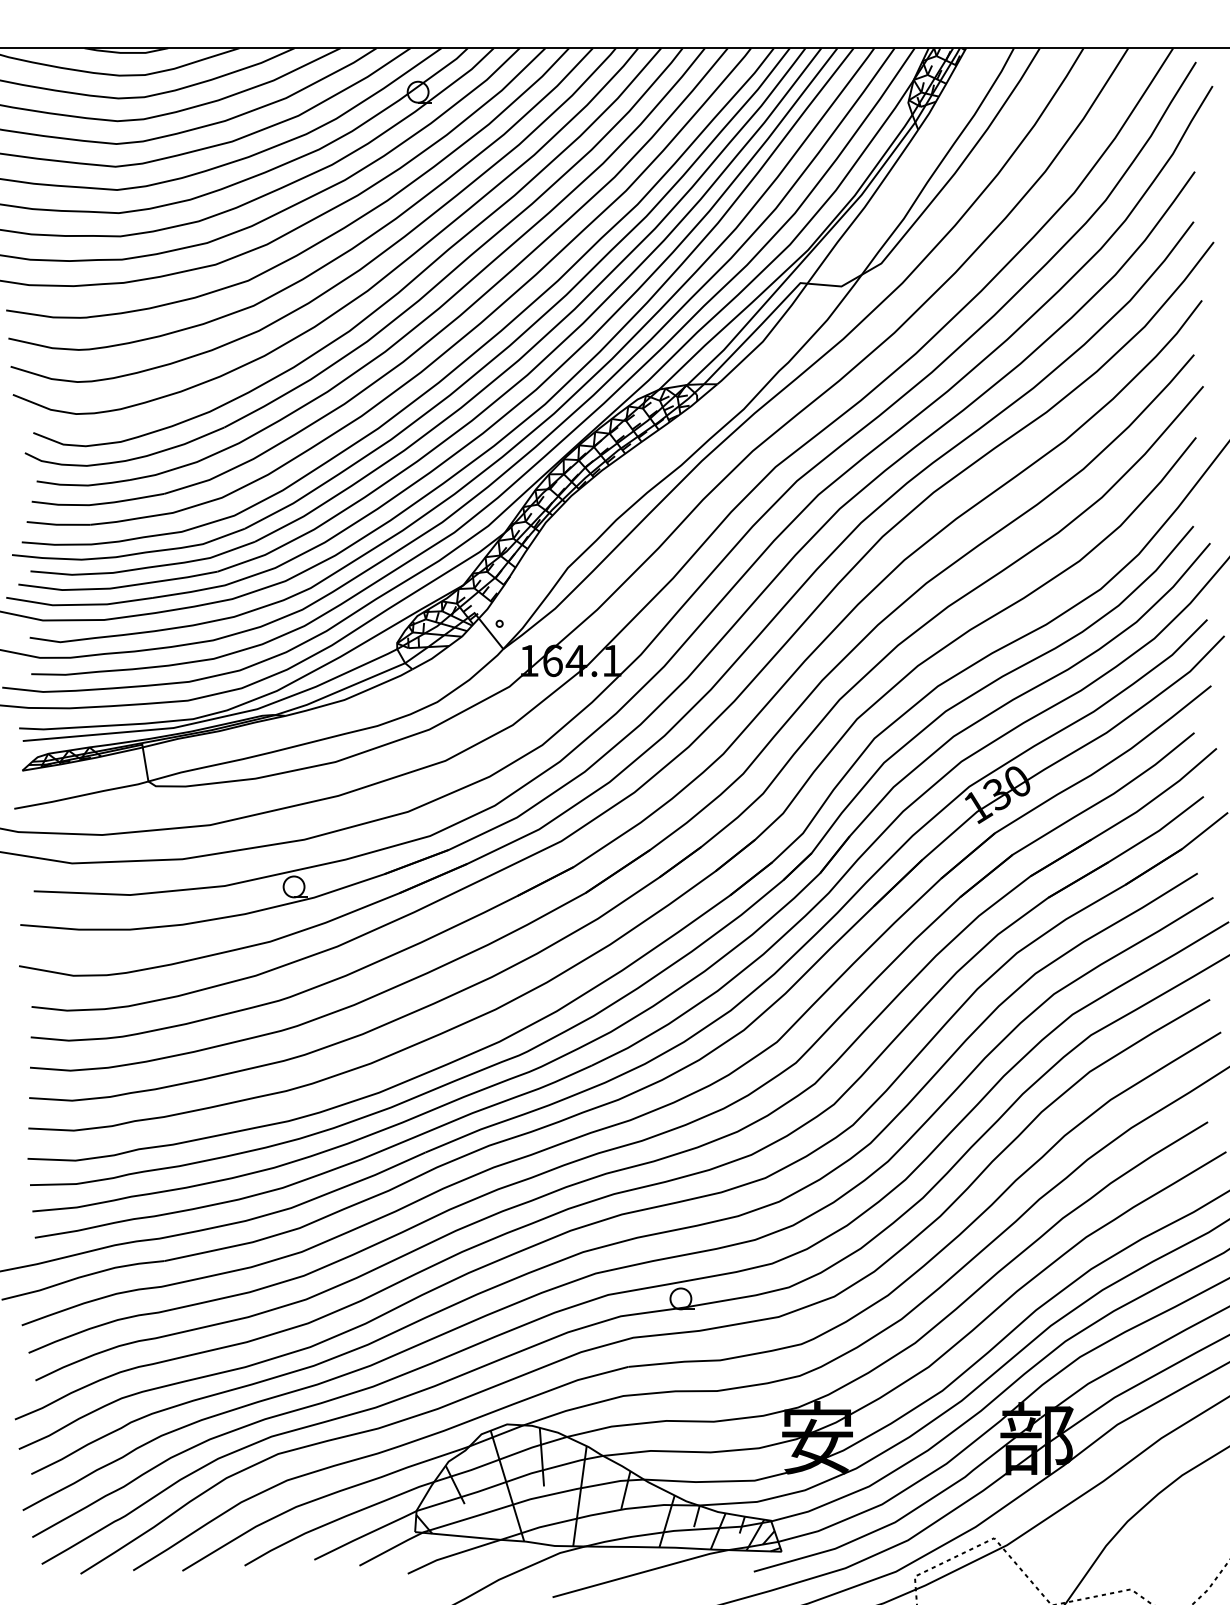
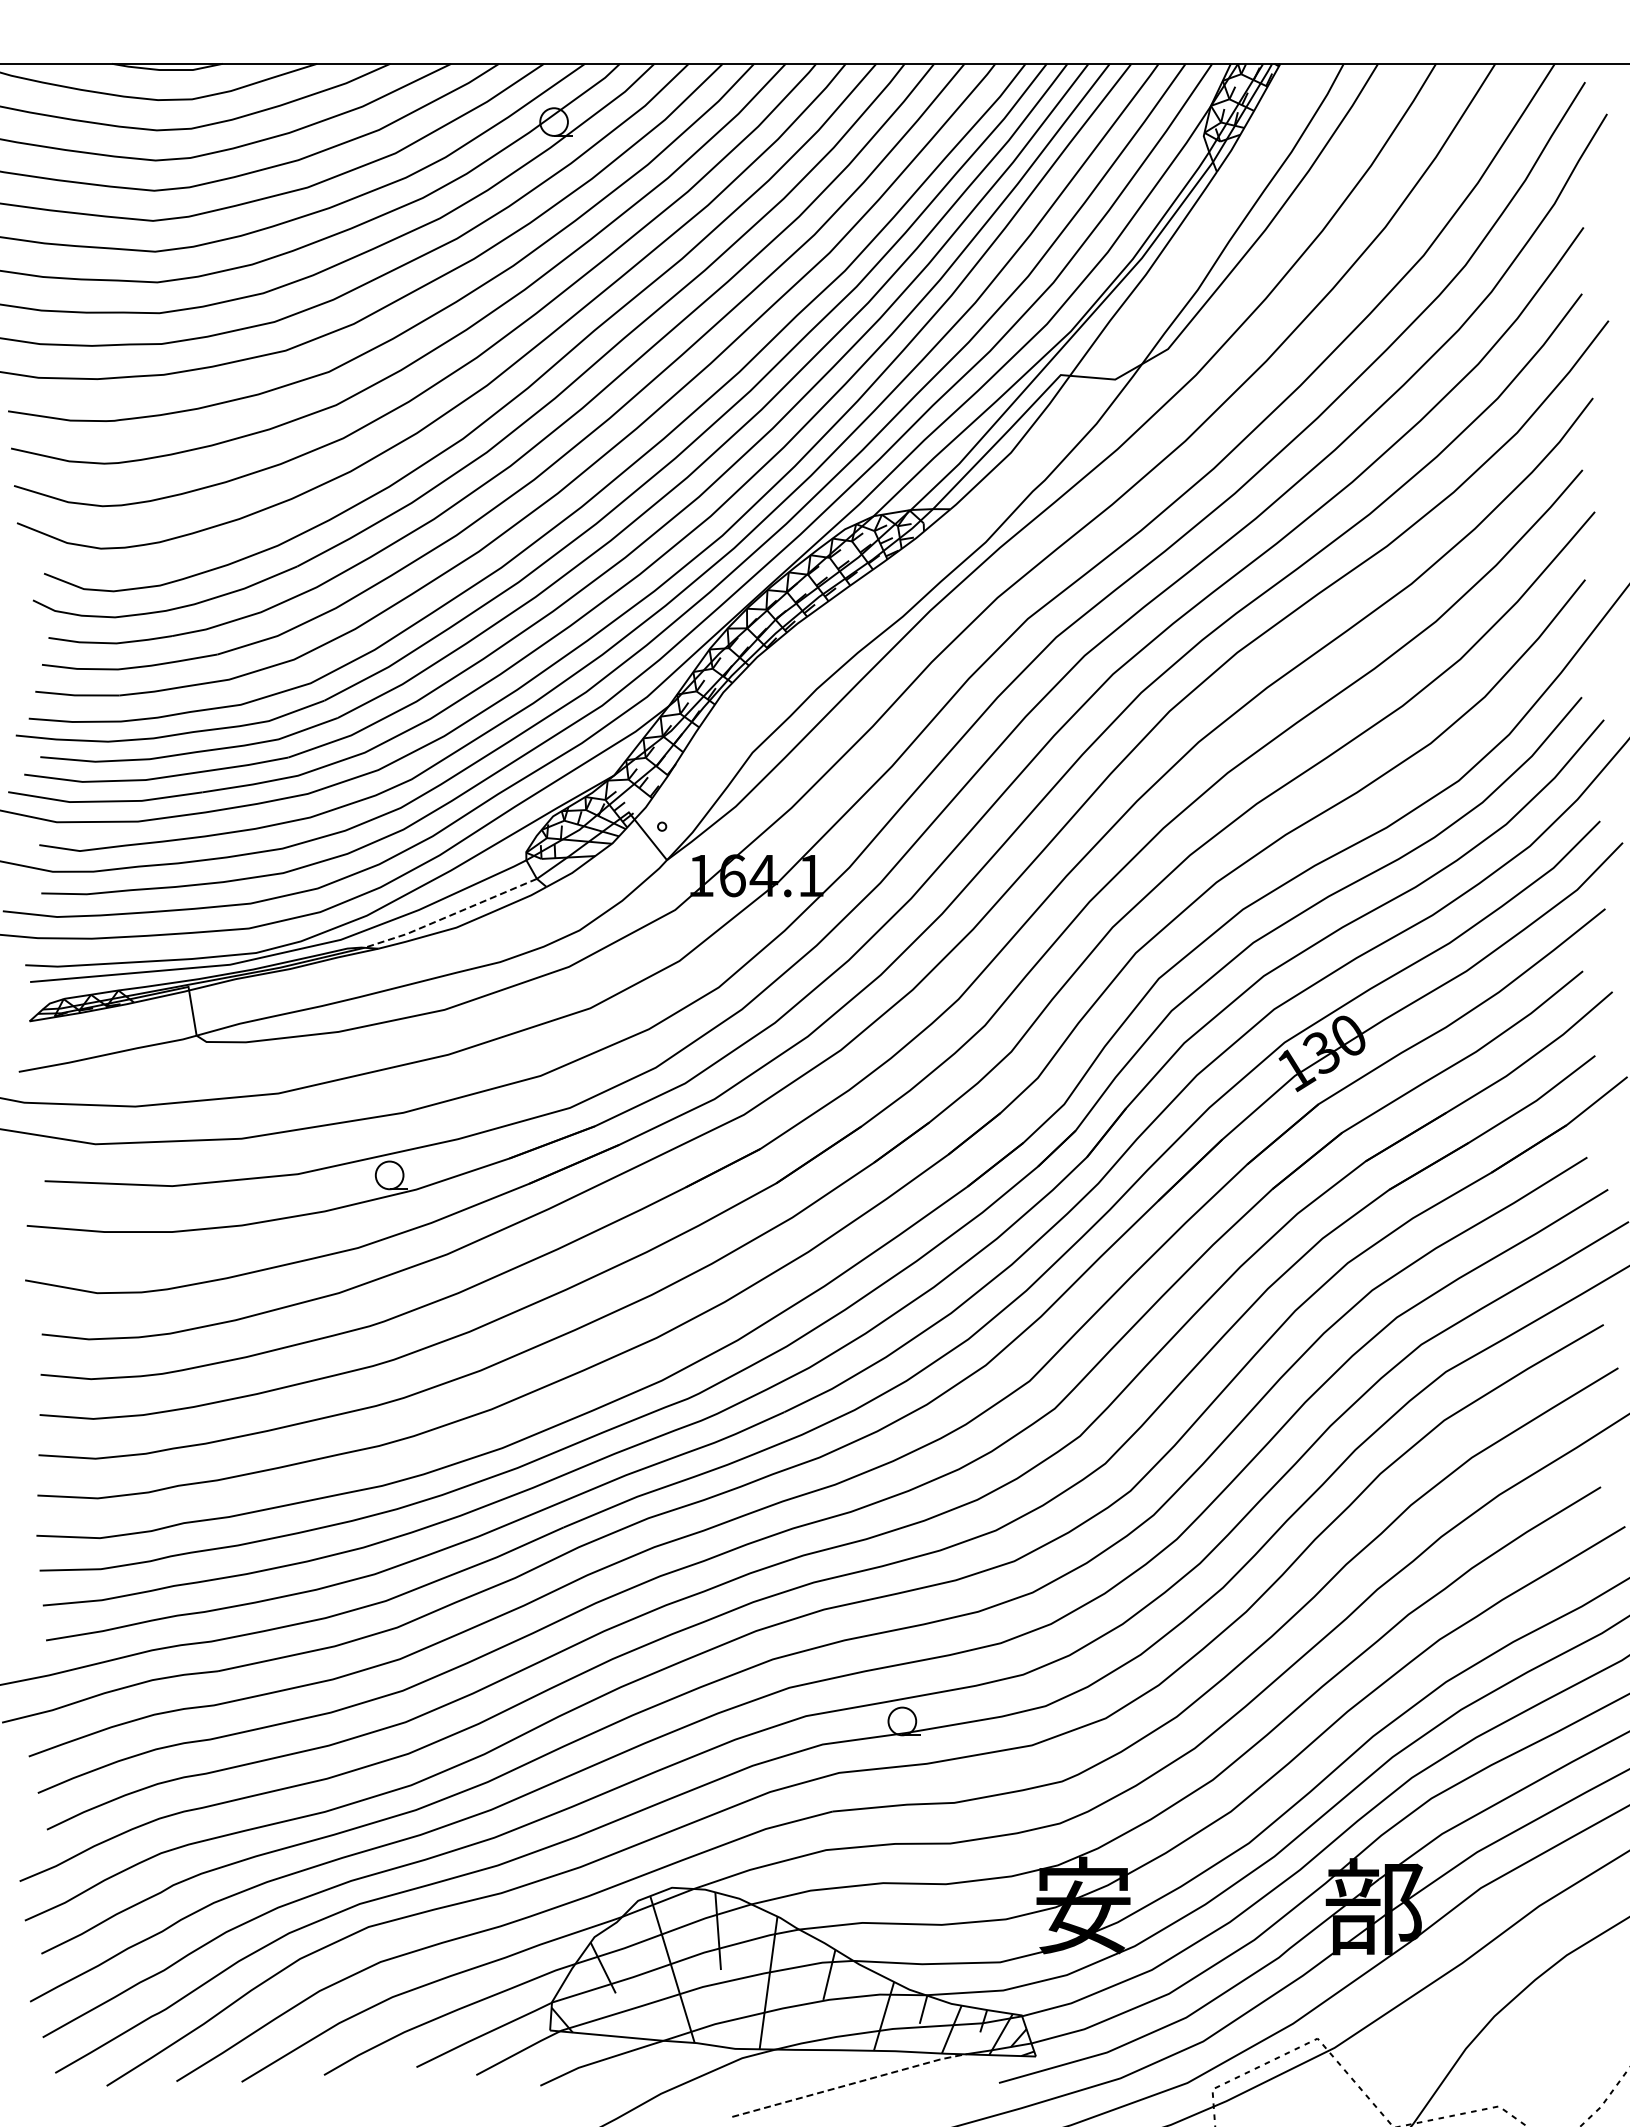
line: (339, 690) -> (450, 915), solid -> dashed
line: (641, 1572) -> (850, 2084), solid -> dashed

